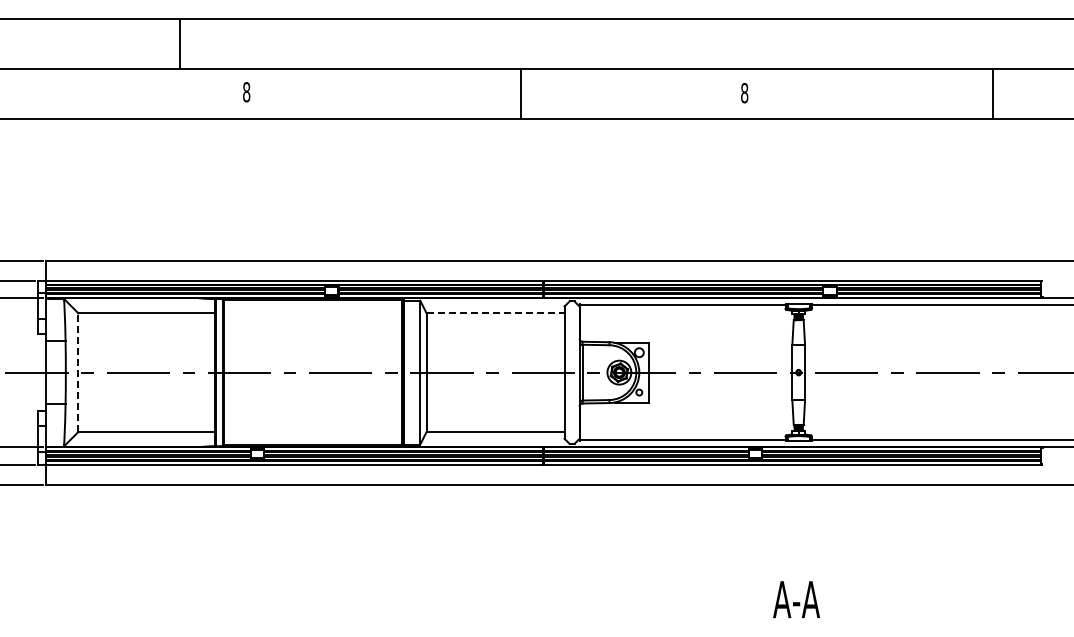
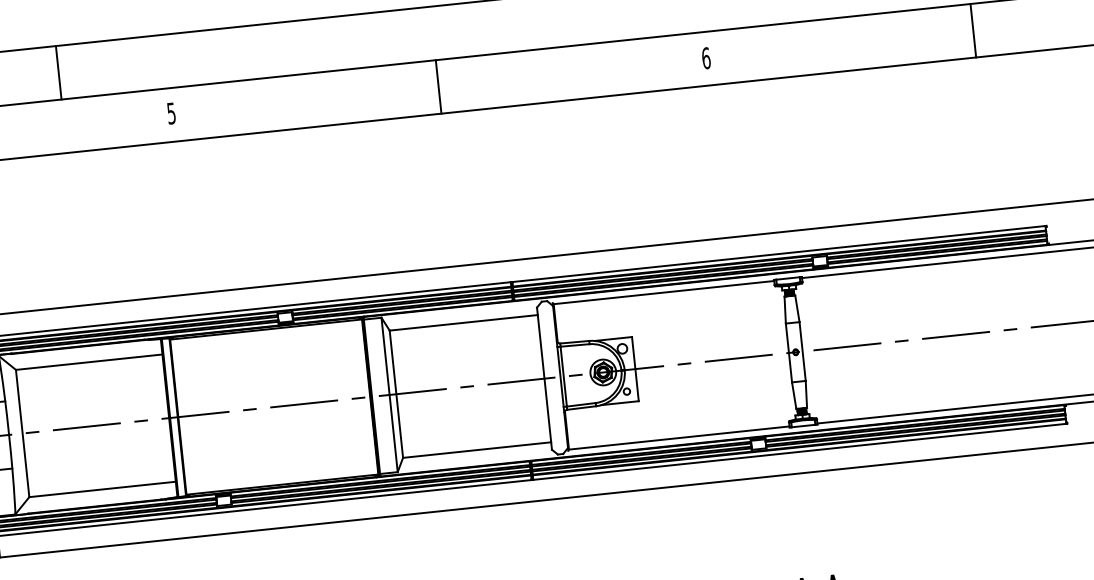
line: (179, 43) -> (58, 72), moved
text: (246, 92) -> (171, 113), 8 -> 5
text: (744, 92) -> (706, 57), 8 -> 6
line: (521, 93) -> (438, 86), moved
line: (495, 313) -> (463, 322), dashed -> solid
line: (78, 372) -> (22, 433), dashed -> solid

